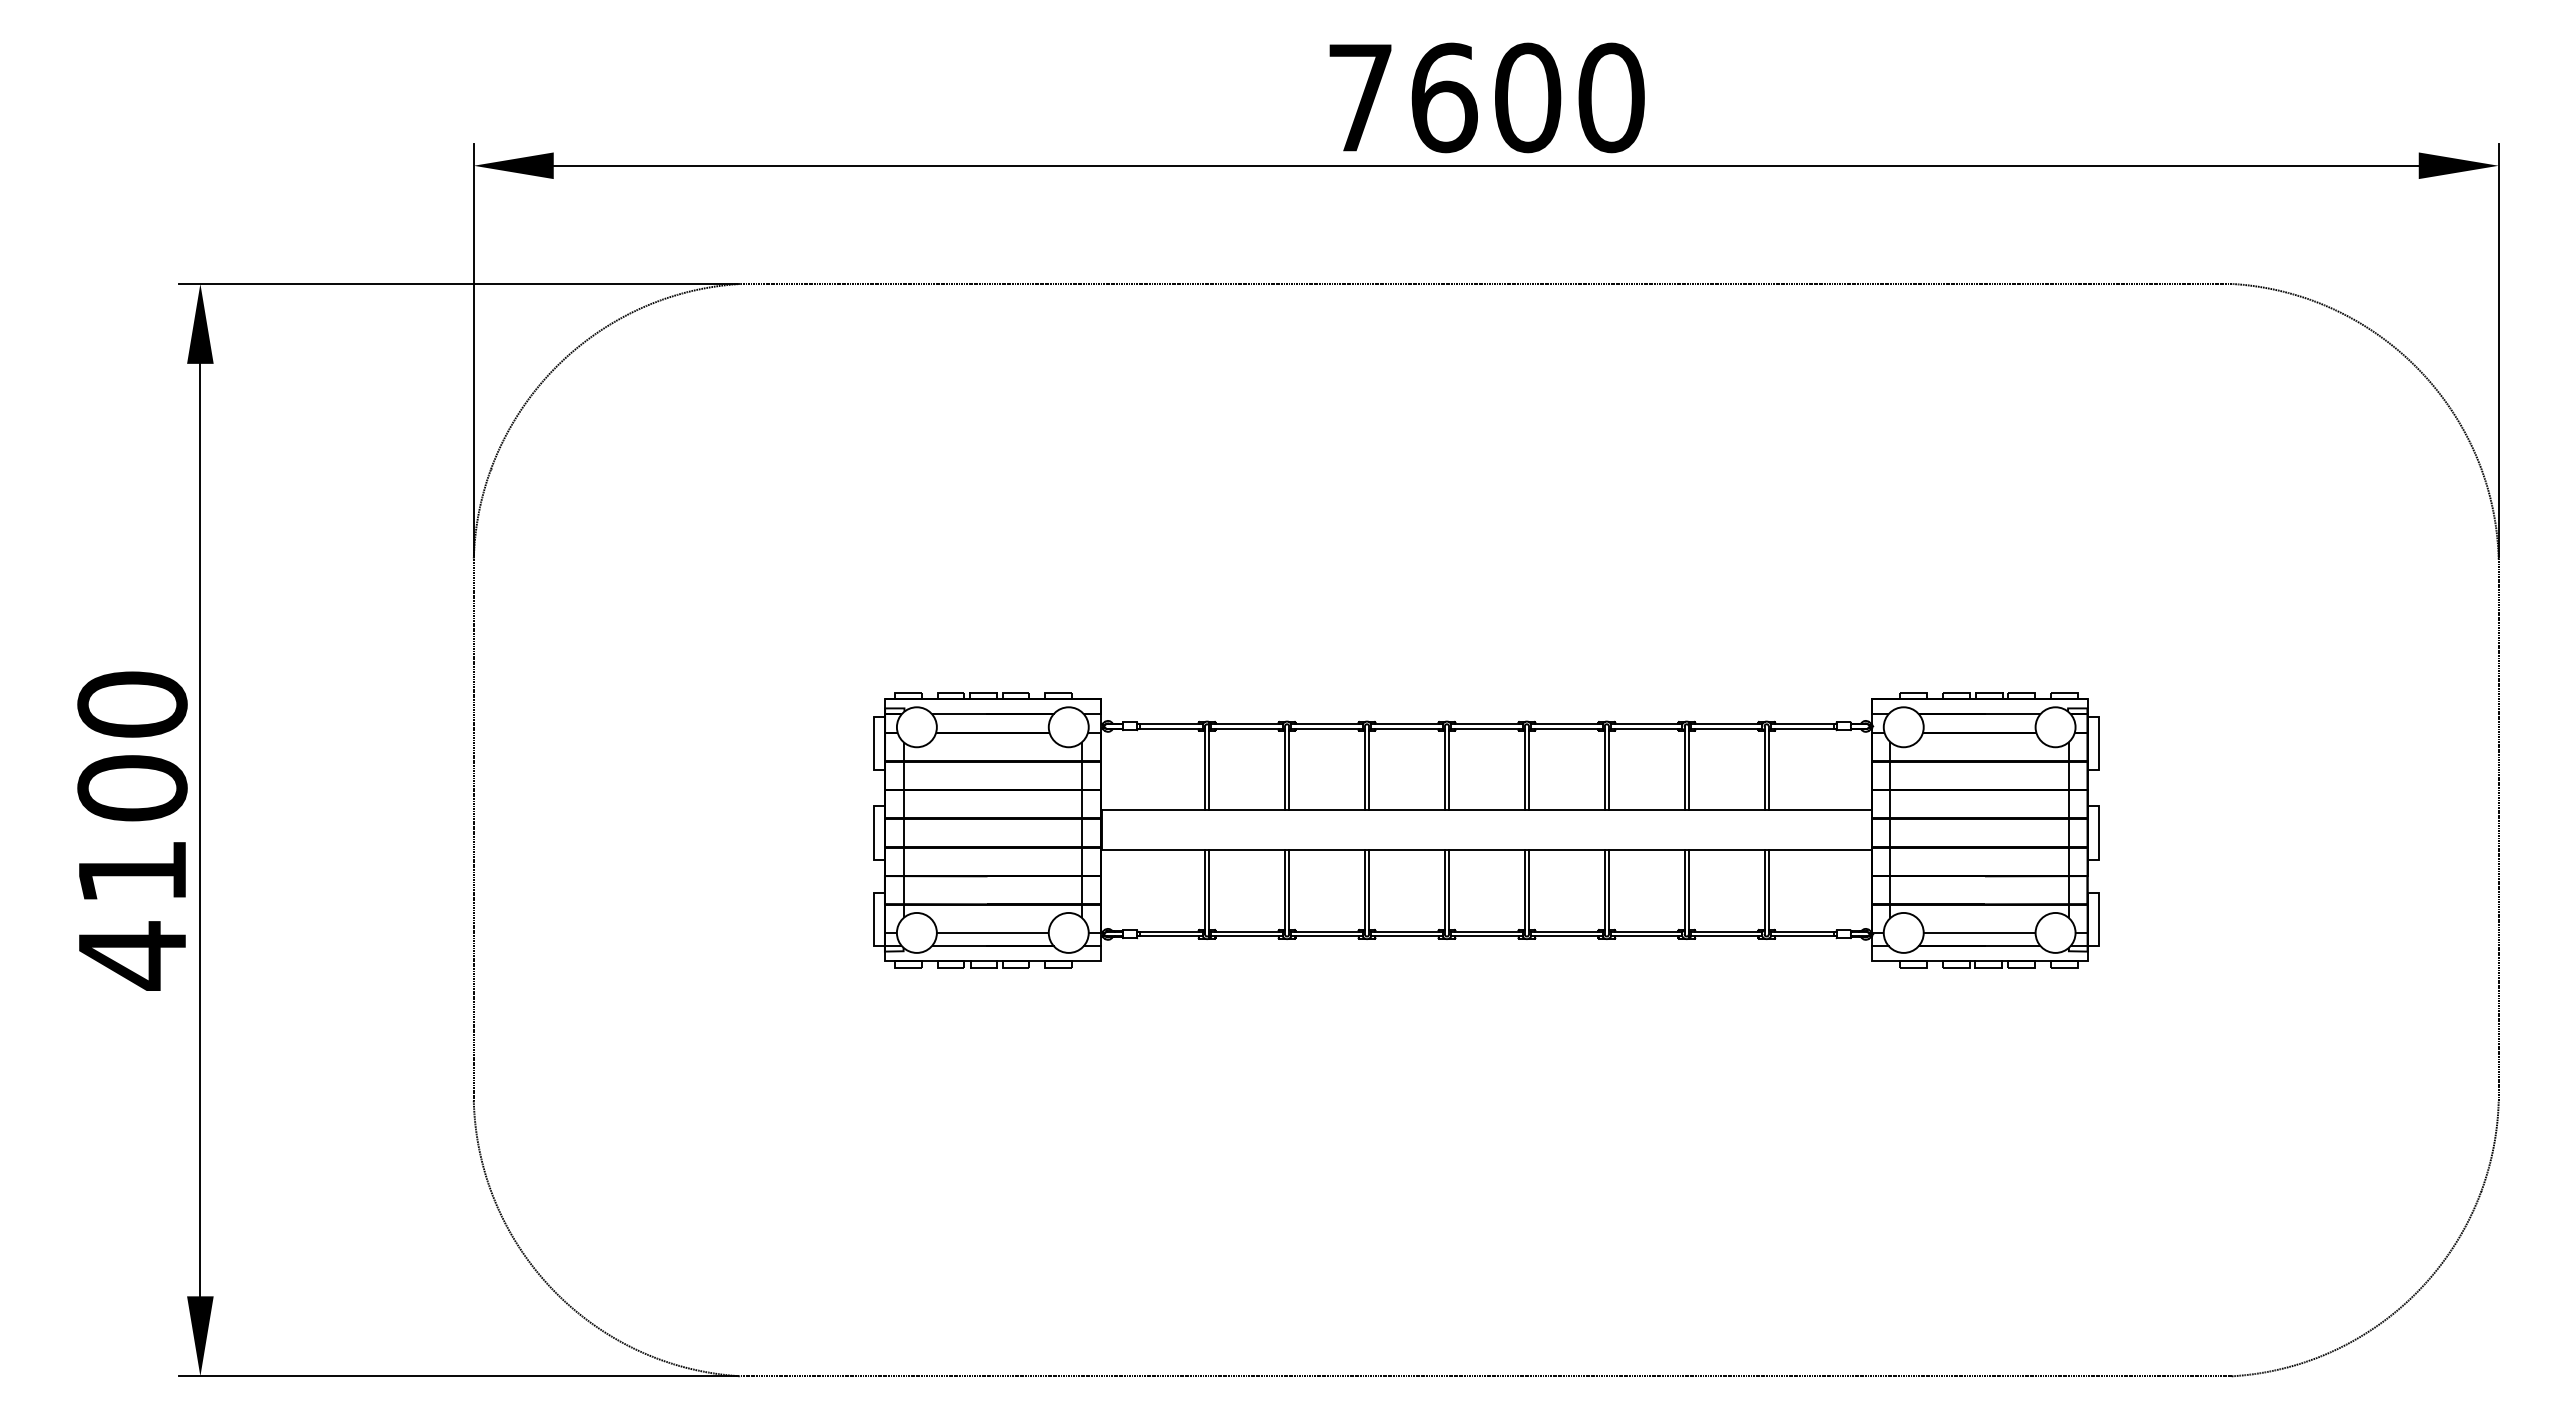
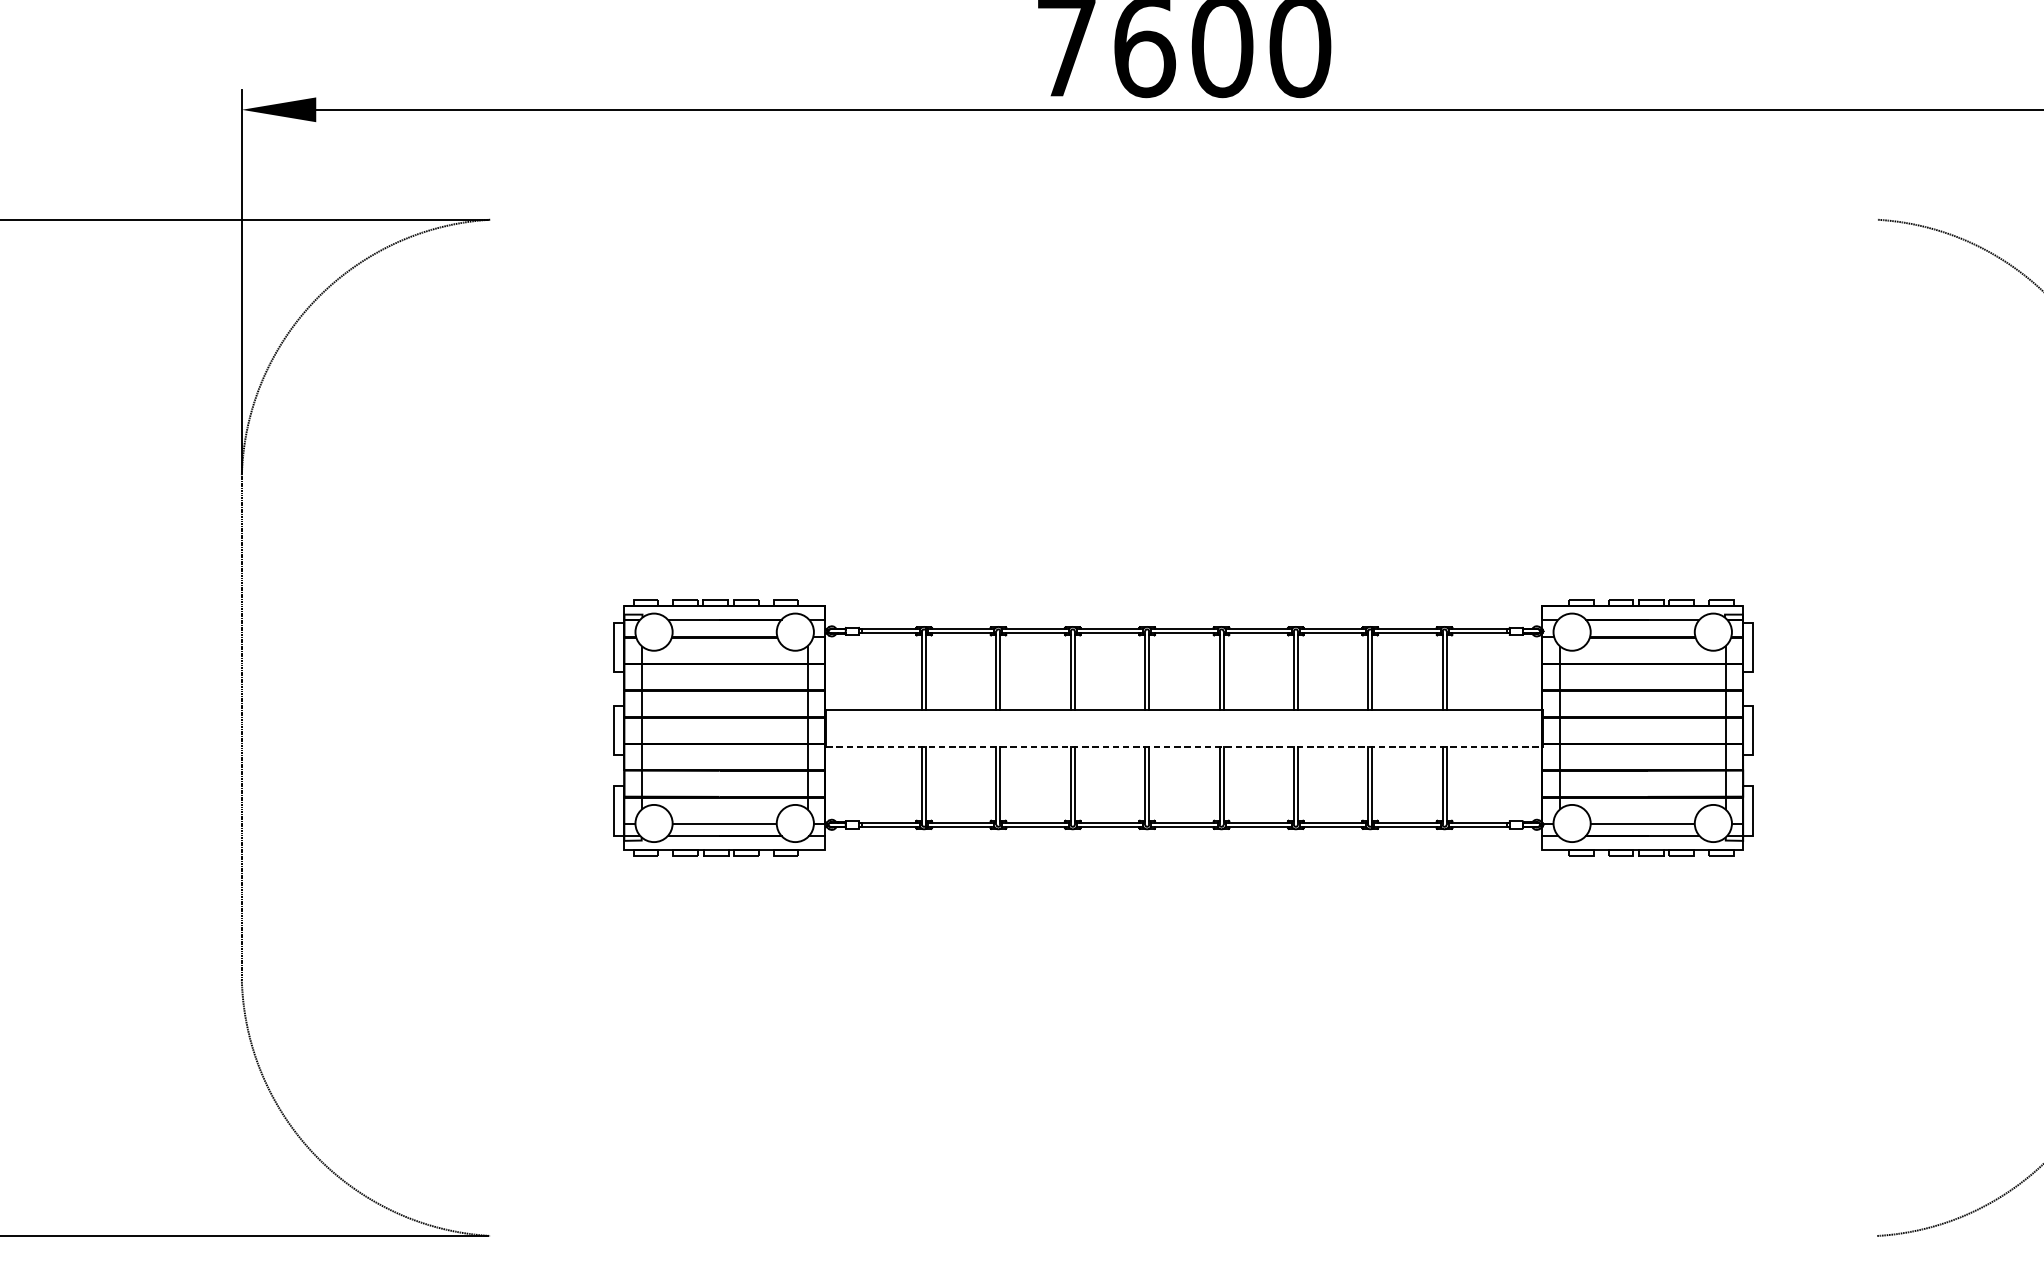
line: (1485, 283) -> (1183, 219), removed
line: (1486, 850) -> (1183, 746), solid -> dashed
line: (1485, 1376) -> (1183, 1236), removed

